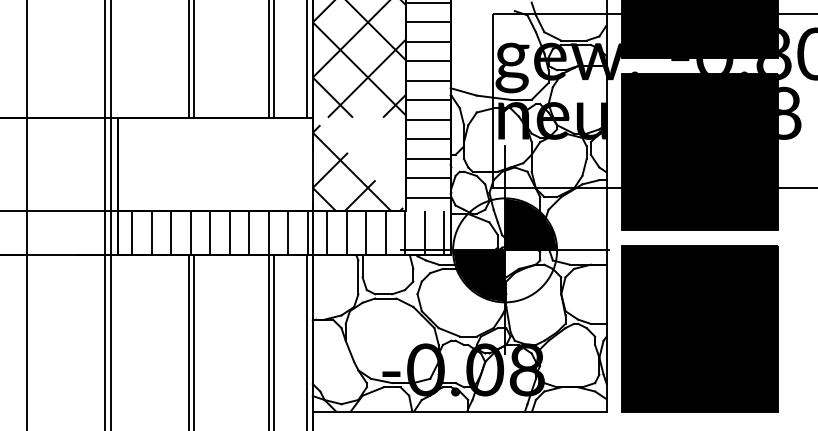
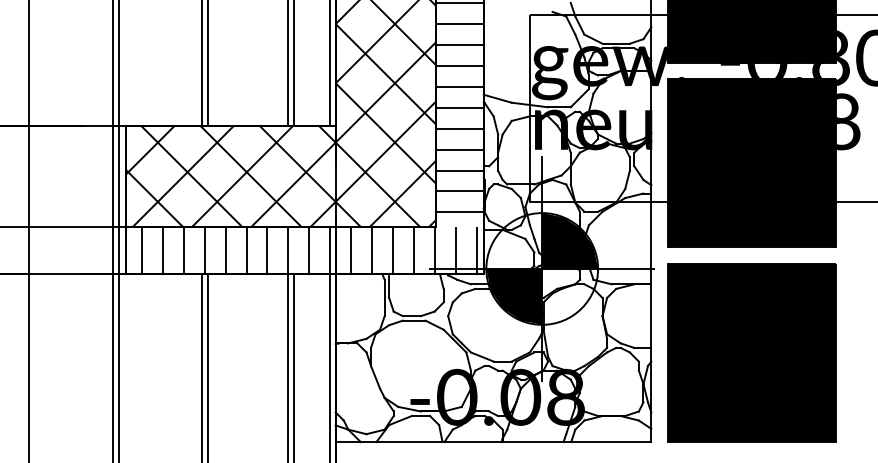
hatch: (362, 162) -> (389, 174), added
hatch: (214, 164) -> (230, 176), added

